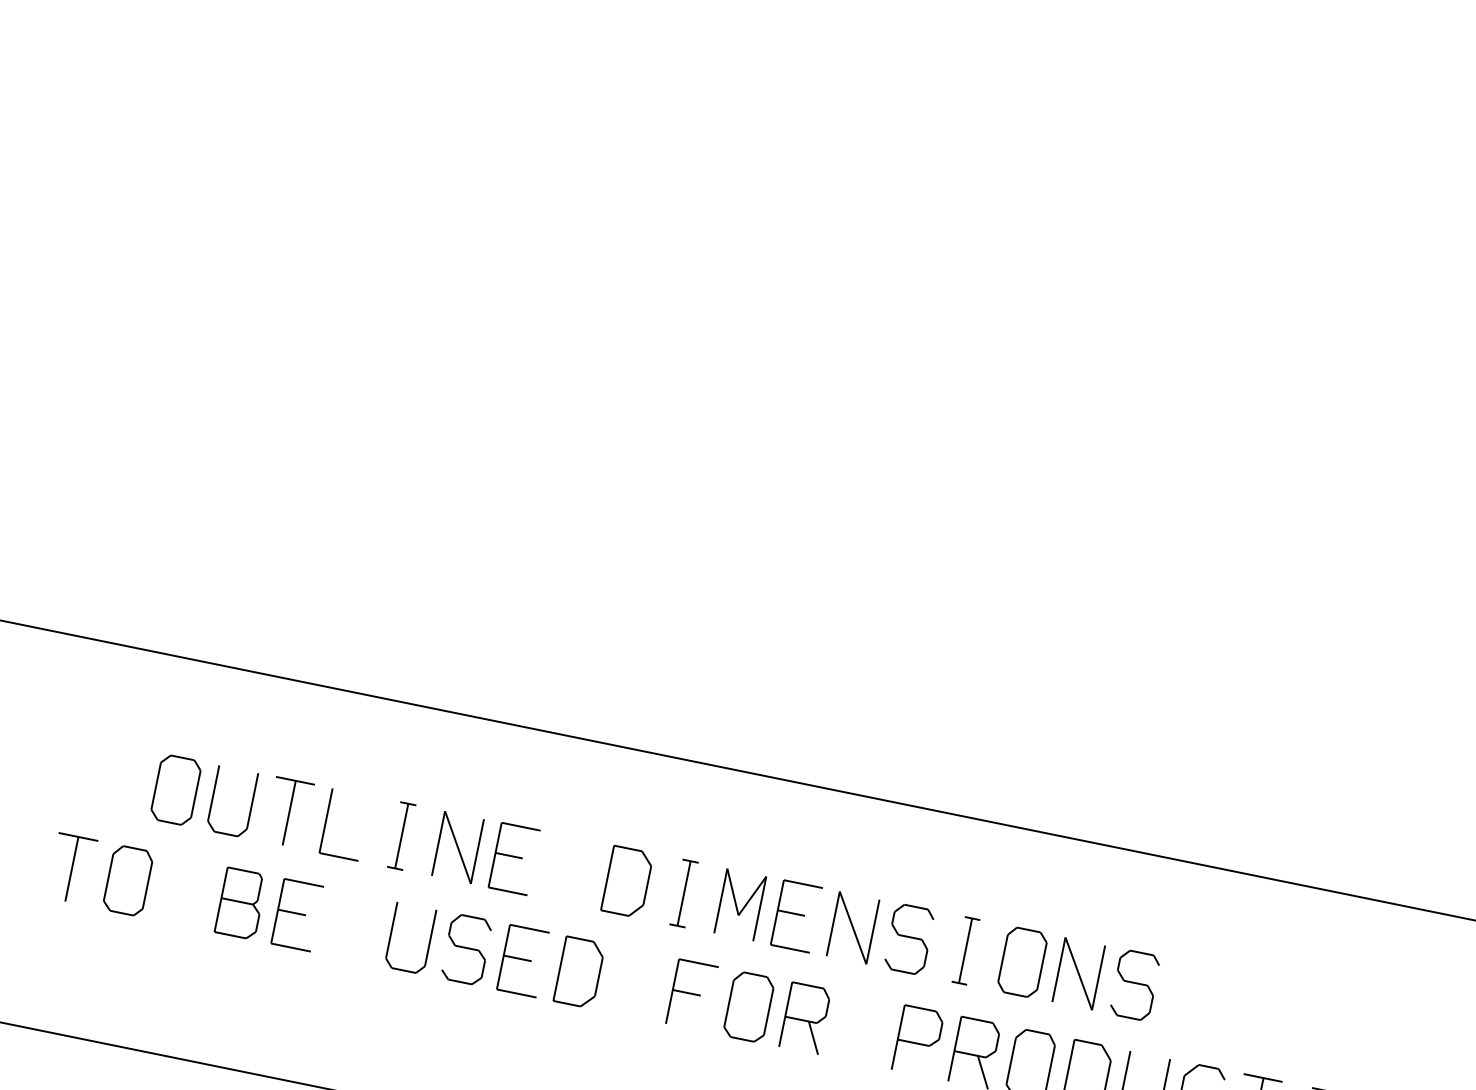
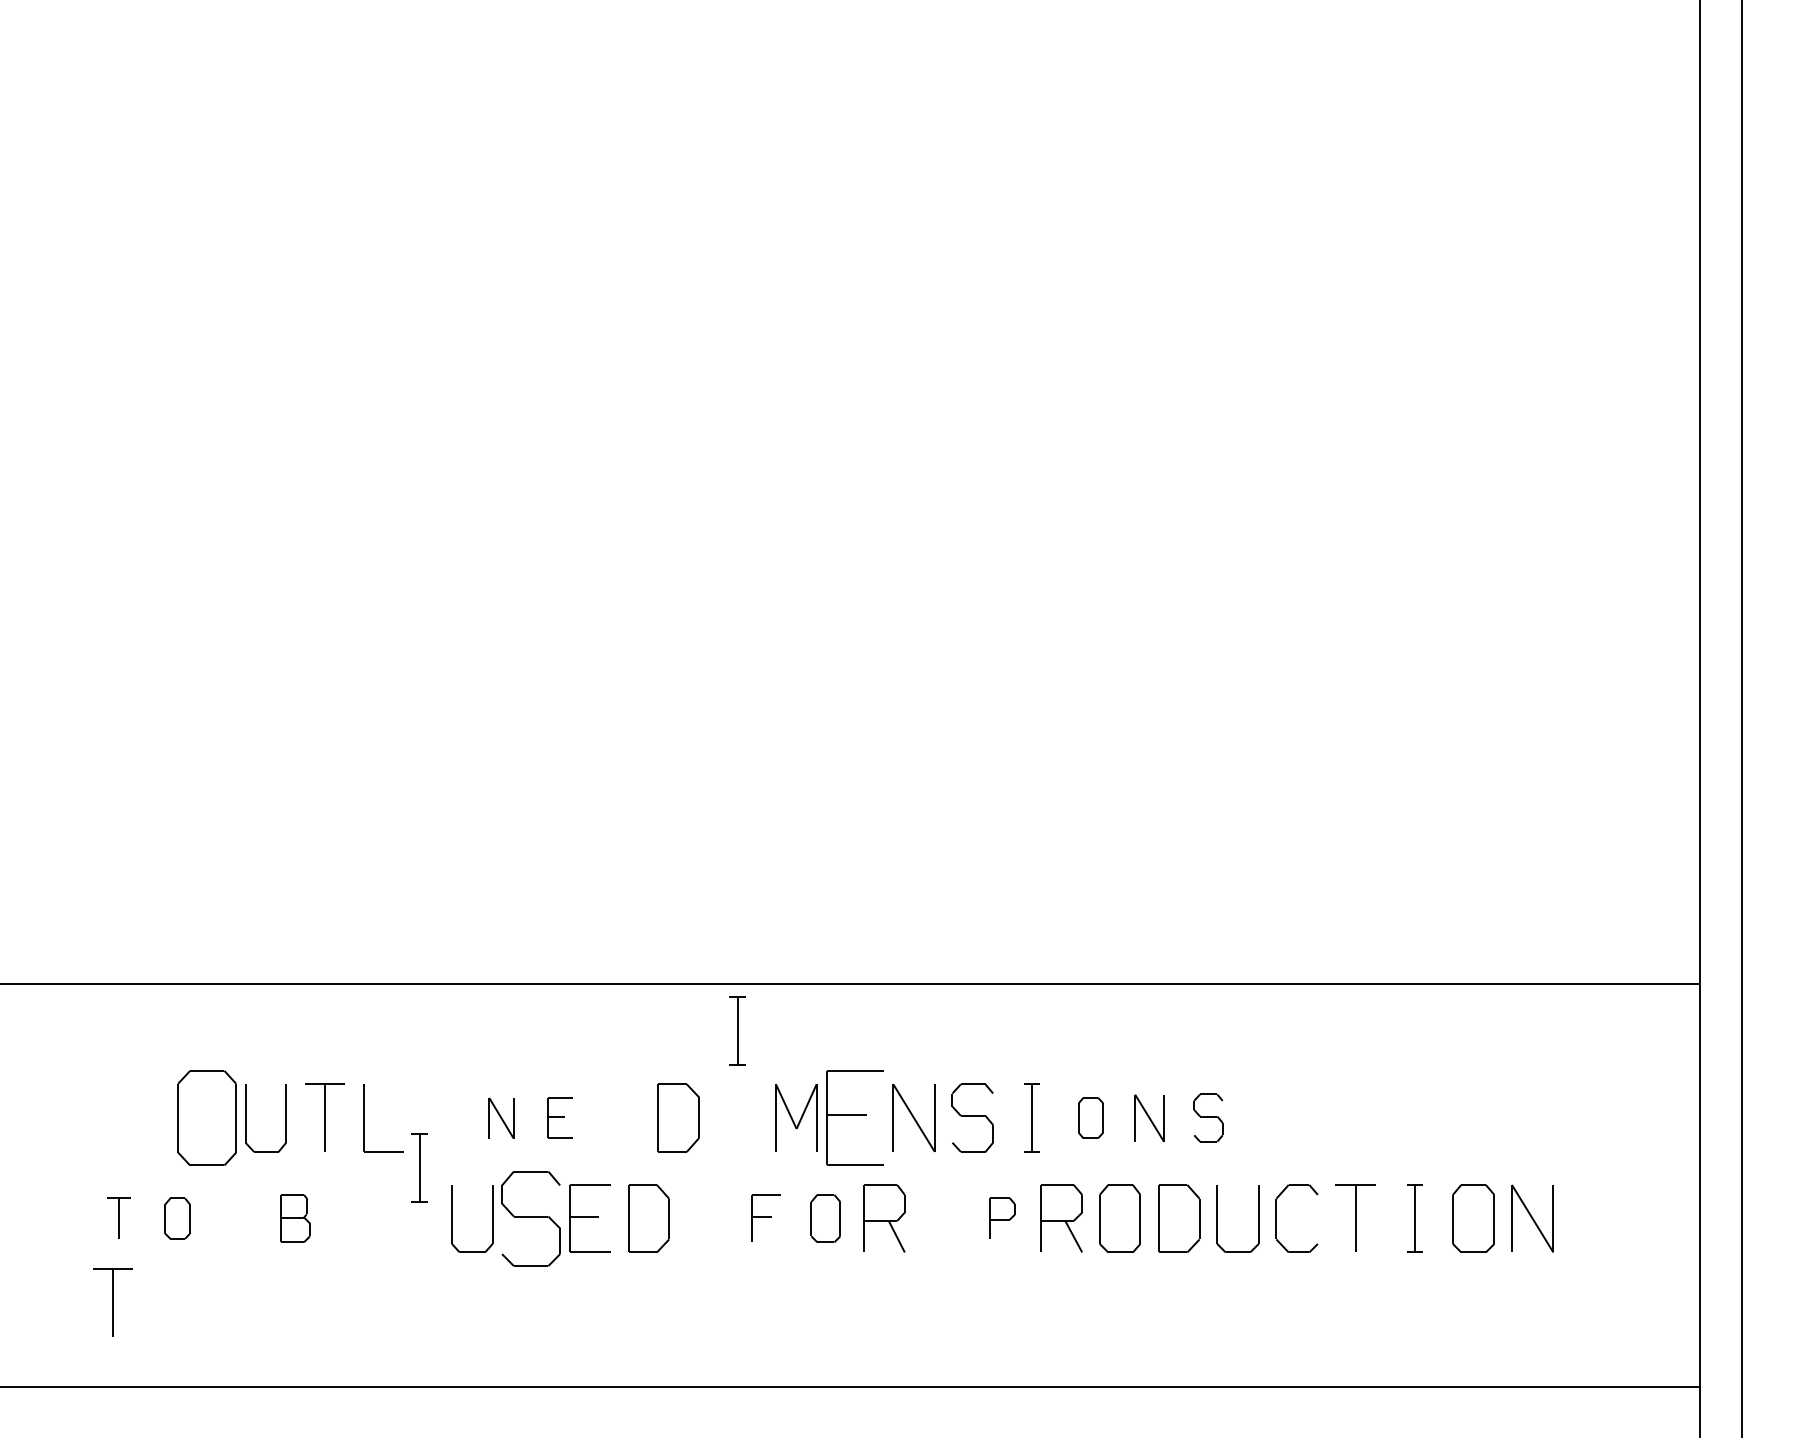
part: (175, 789) -> (206, 1117), size x1.4
part: (401, 835) -> (419, 1167), moved
part: (457, 847) -> (501, 1118), size x0.6
part: (513, 858) -> (559, 1117), size x0.6
part: (71, 868) -> (118, 1217), size x0.6
part: (128, 880) -> (177, 1218), size x0.6
part: (684, 892) -> (737, 1030), moved
part: (241, 903) -> (295, 1218), size x0.7
part: (296, 914) -> (353, 1218), removed
part: (796, 915) -> (854, 1117), size x1.4
part: (49, 948) -> (112, 1302), added
part: (466, 949) -> (530, 1218), size x1.4
part: (1022, 961) -> (1090, 1117), size x0.6
part: (1078, 974) -> (1149, 1118), size x0.7
part: (1135, 984) -> (1208, 1117), size x0.7
part: (691, 994) -> (765, 1217), size x0.7
part: (748, 1006) -> (825, 1218), size x0.7
part: (918, 1040) -> (1002, 1217), size x0.6

